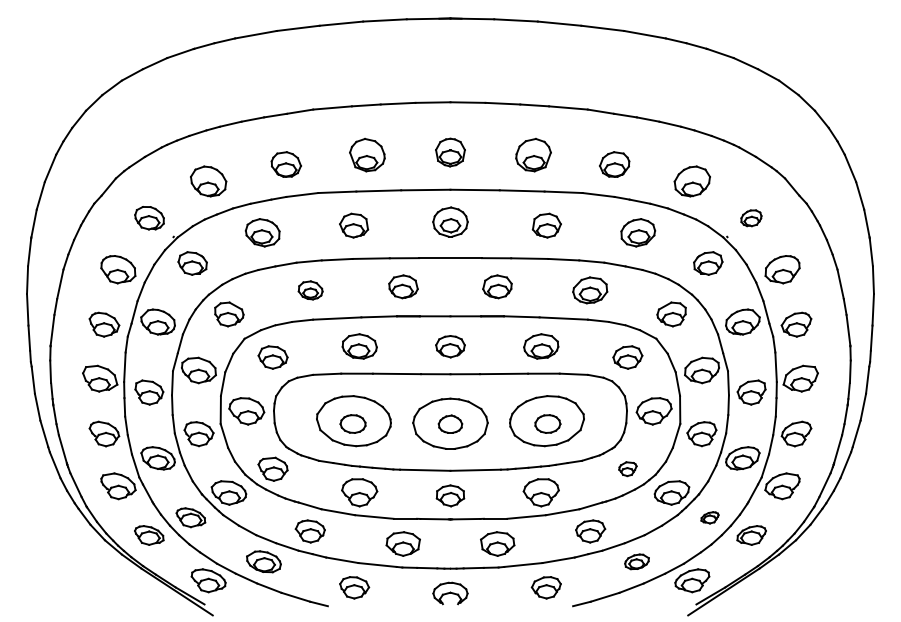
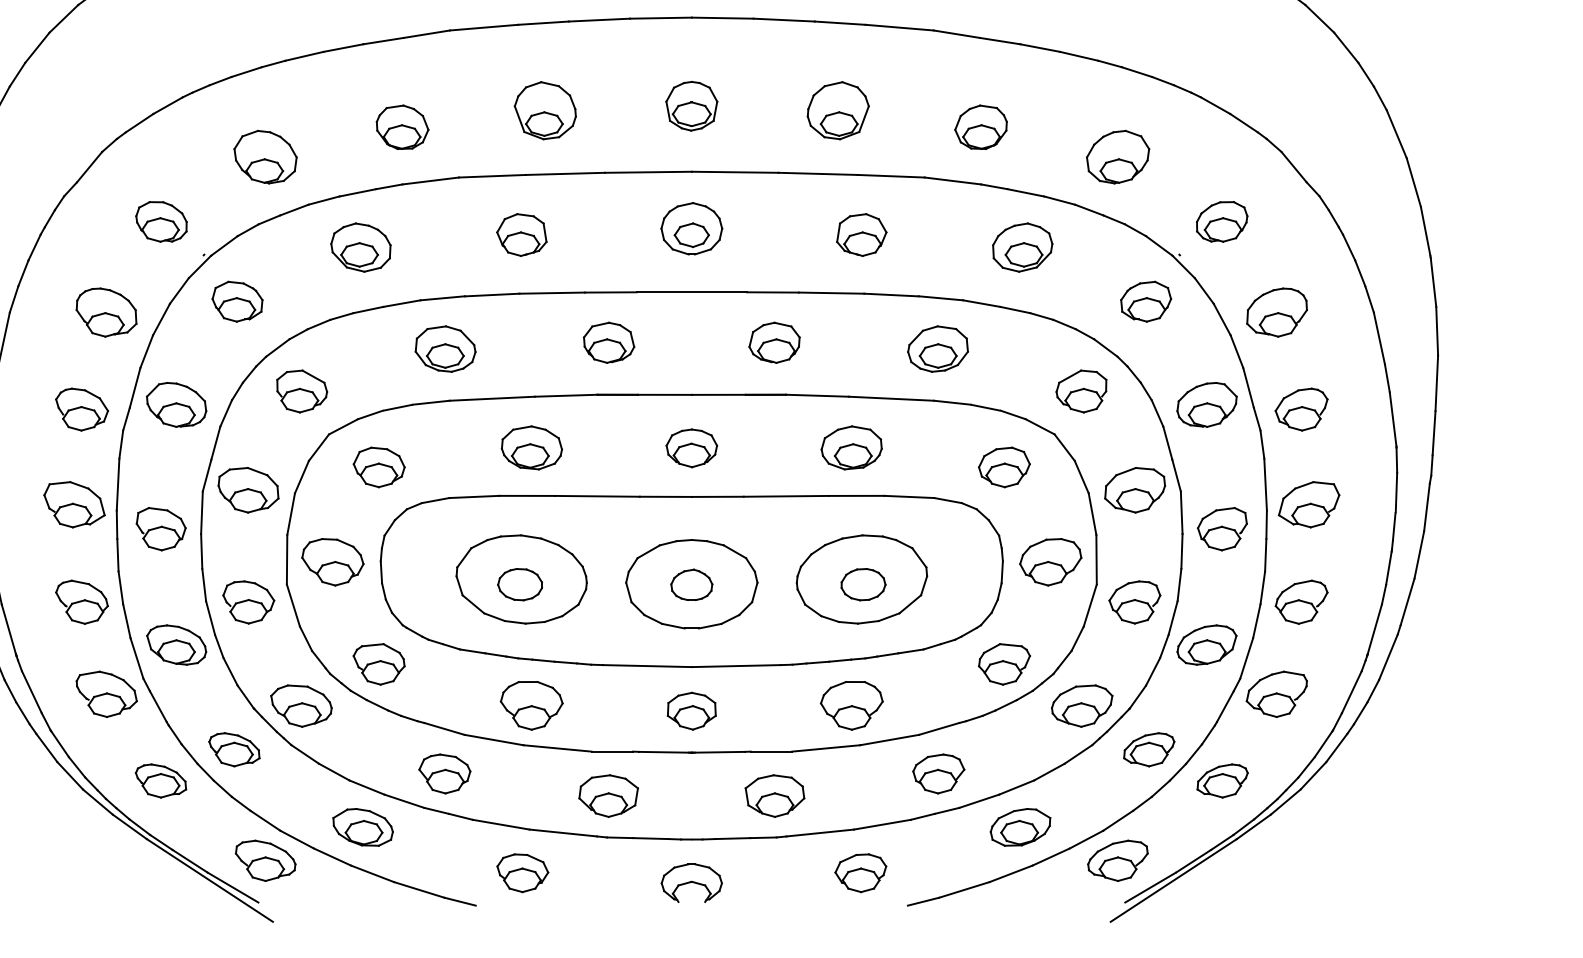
part: (751, 218) -> (1222, 222), size x1.43
part: (310, 290) -> (445, 349), size x1.43
part: (627, 468) -> (1003, 662), size x1.67
part: (709, 517) -> (1148, 749), size x1.67
part: (636, 561) -> (1019, 826), size x1.43

